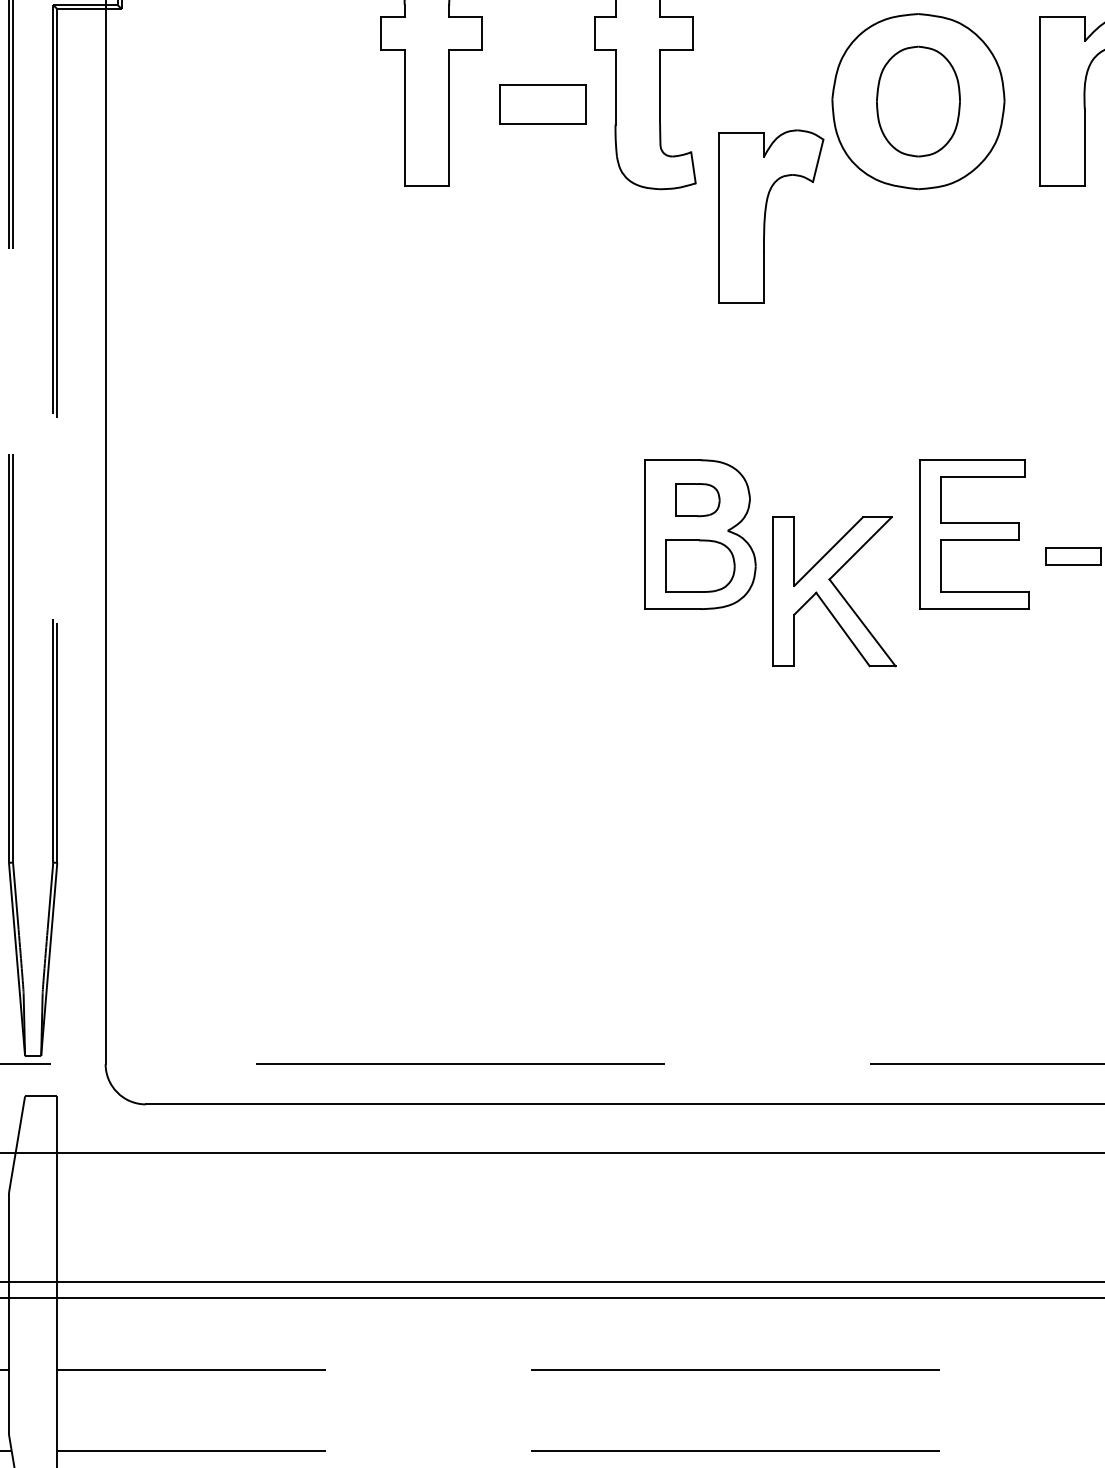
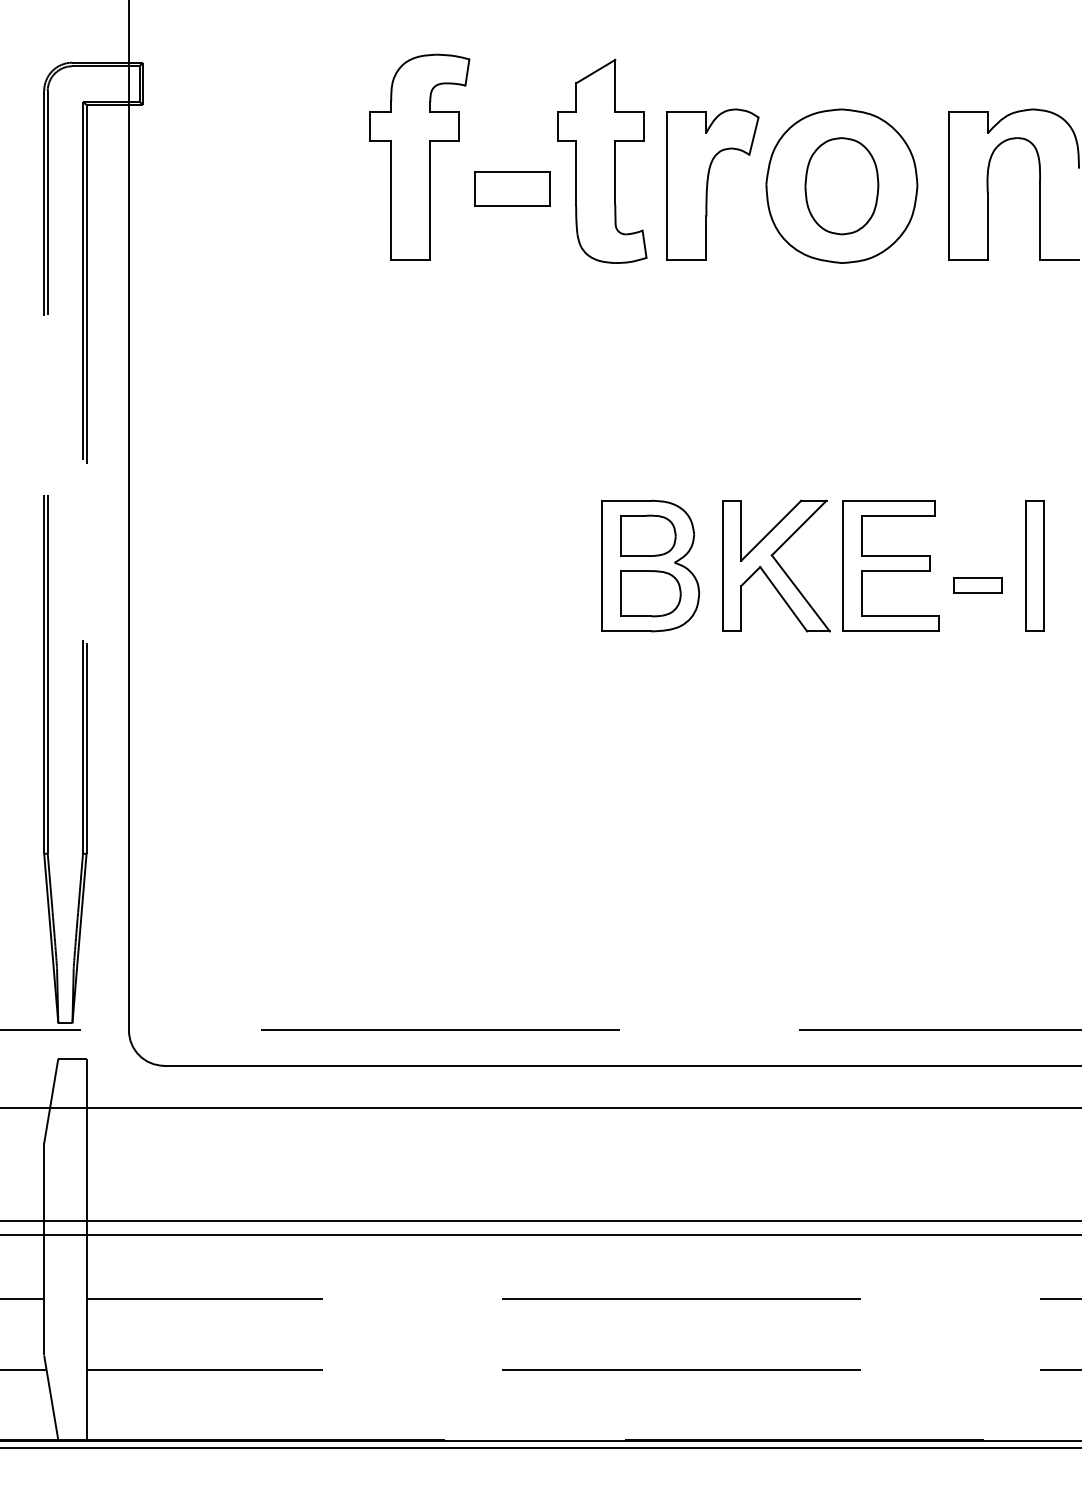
part: (770, 215) -> (712, 184), moved
part: (697, 499) -> (648, 535), size x1.43
part: (834, 591) -> (776, 565), moved

